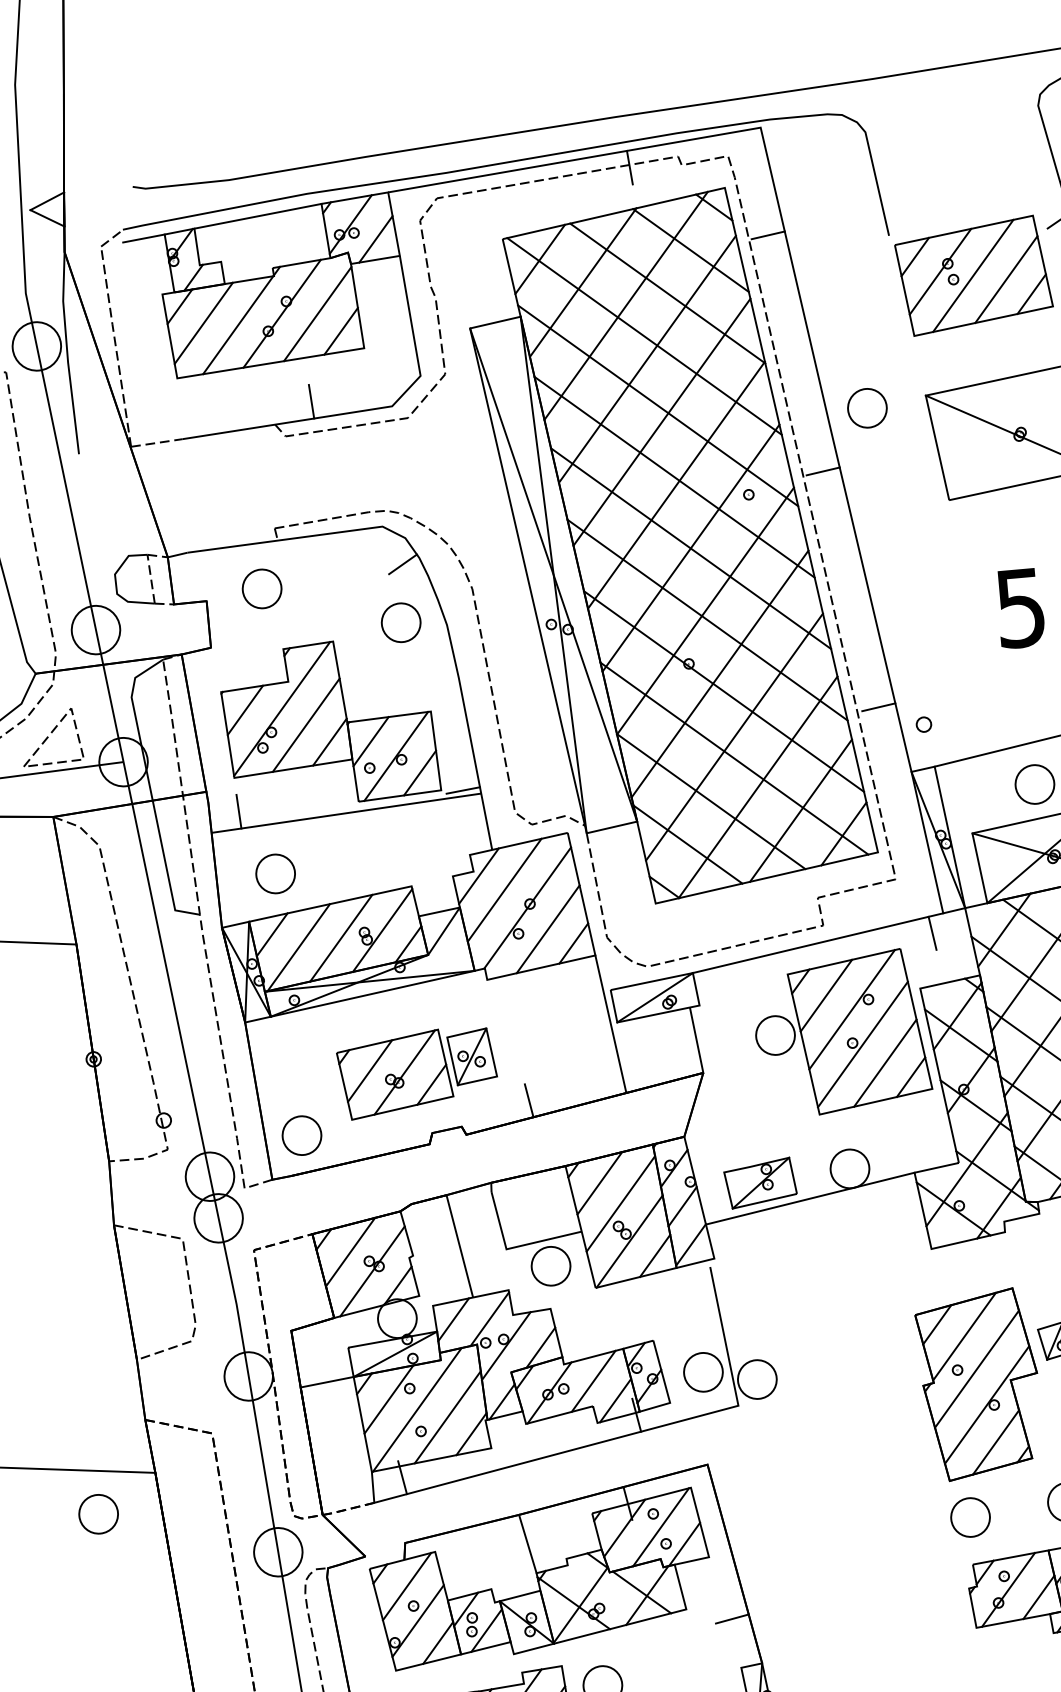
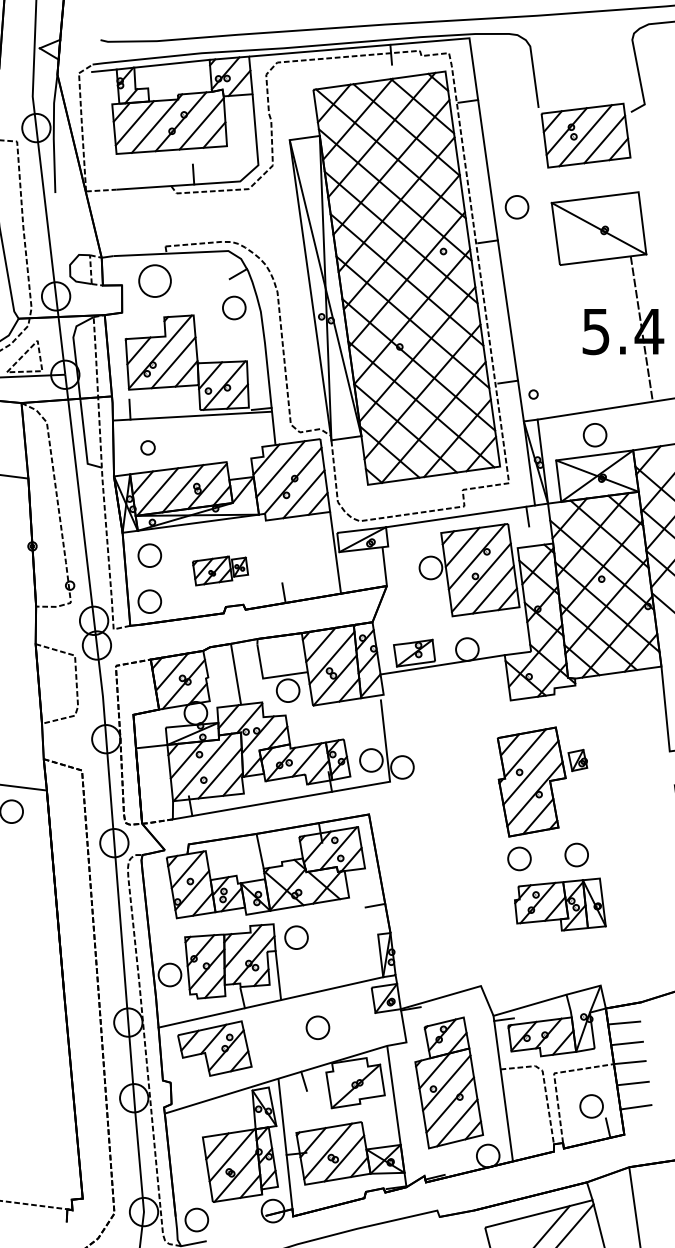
part: (261, 588) -> (154, 280), size x1.4
part: (274, 873) -> (147, 447), size x0.6
part: (294, 1057) -> (149, 555), added
part: (417, 1071) -> (220, 570), size x0.6

